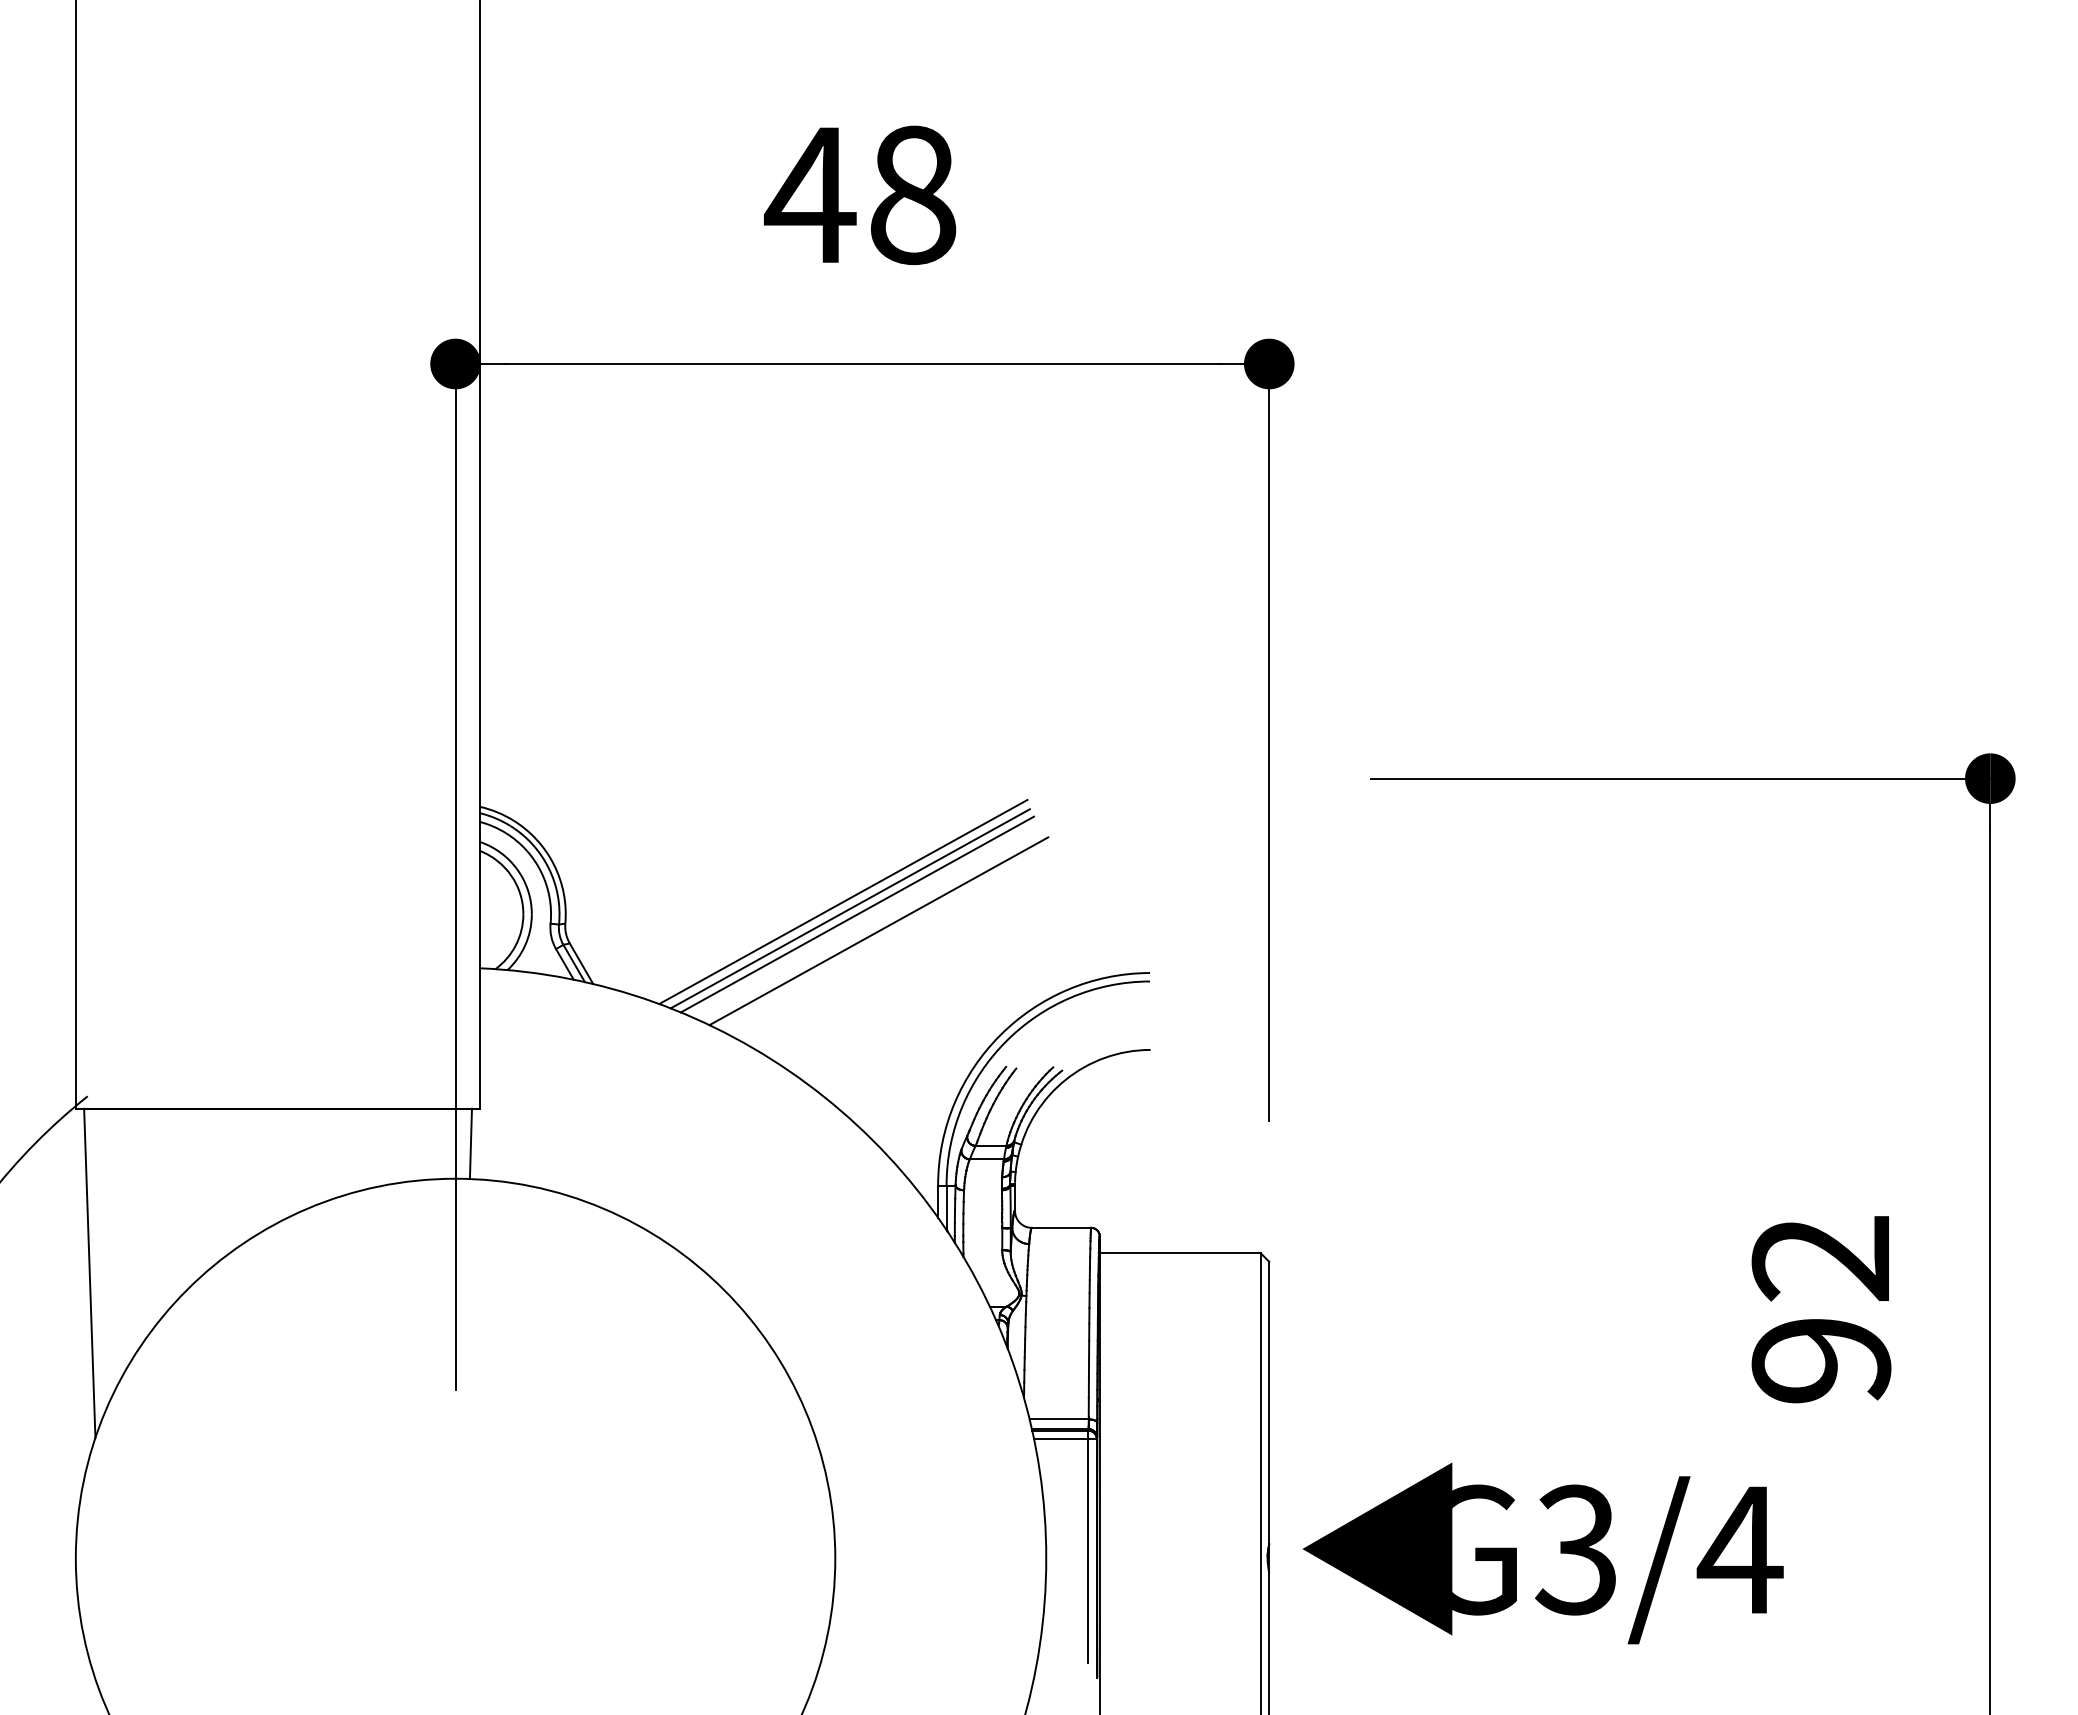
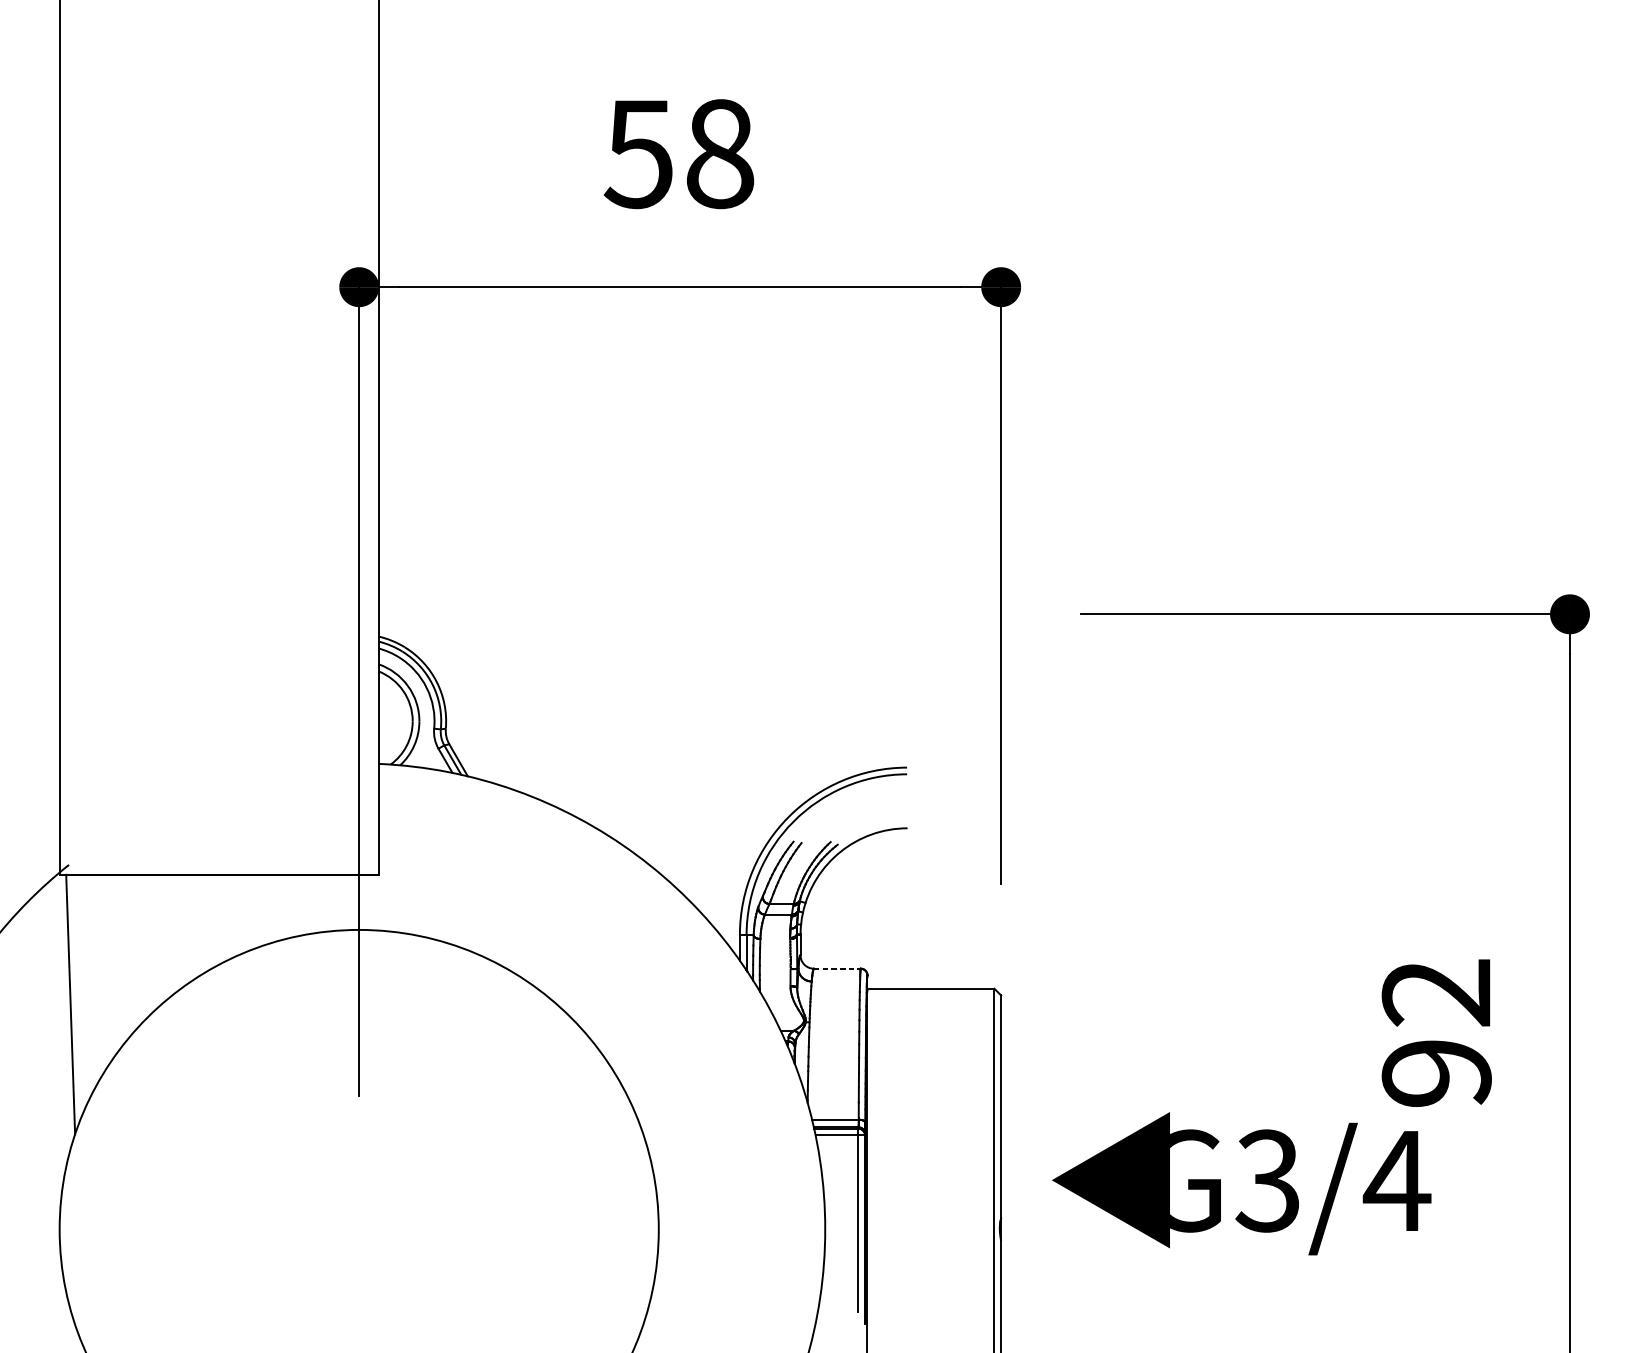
text: (809, 196) -> (638, 155), 48 -> 58
line: (843, 901) -> (665, 711), removed
line: (849, 908) -> (670, 716), removed
line: (857, 914) -> (676, 721), removed
line: (878, 931) -> (692, 734), removed
line: (470, 1143) -> (371, 902), removed
line: (1061, 1227) -> (837, 968), solid -> dashed
text: (1542, 1553) -> (1241, 1183), moved

